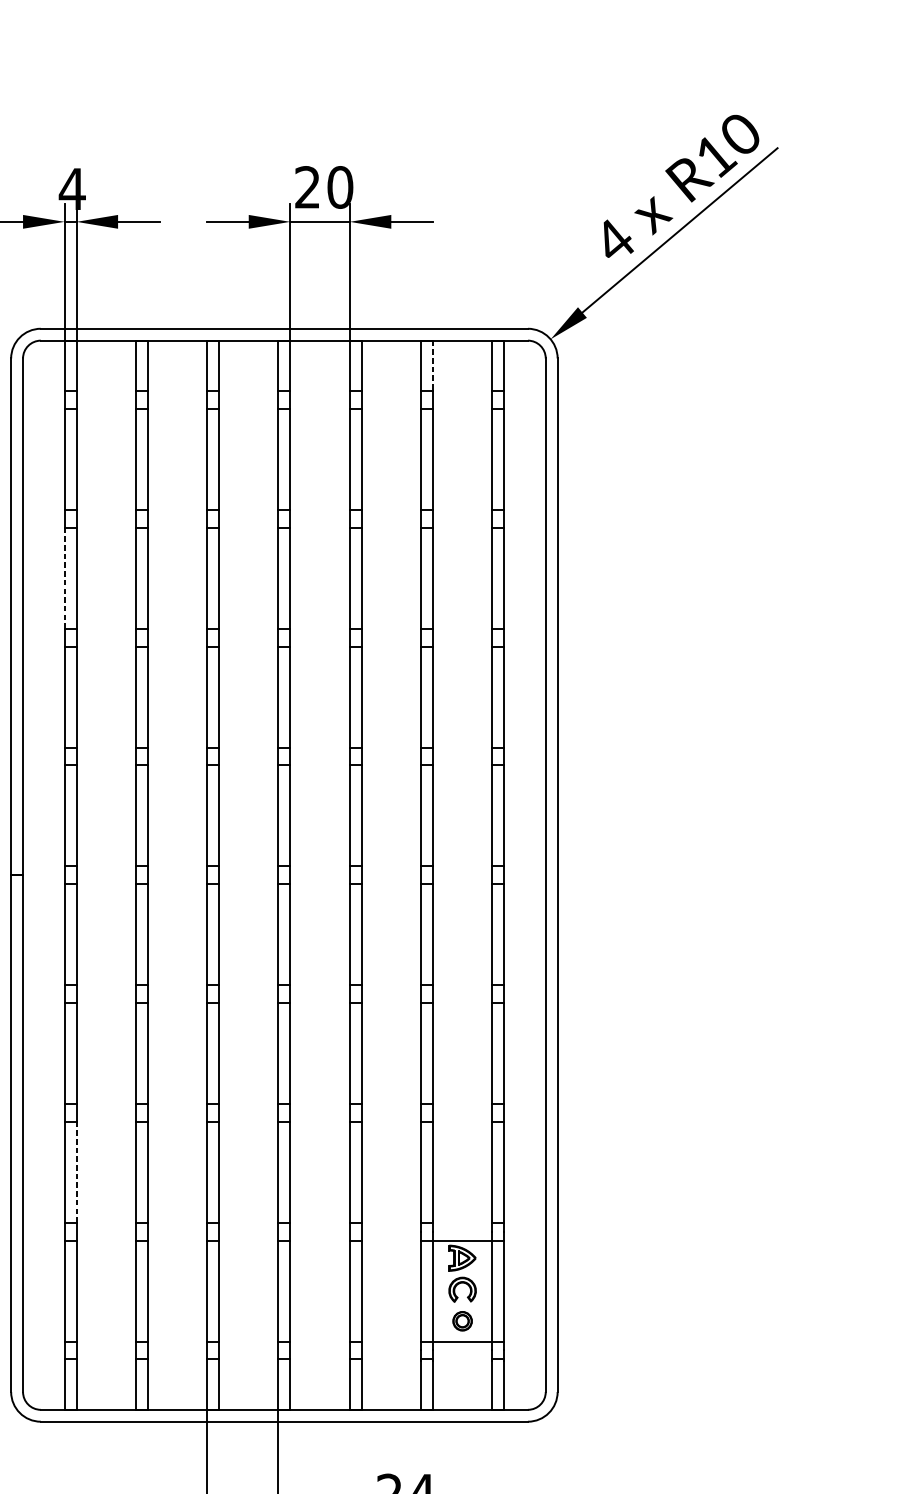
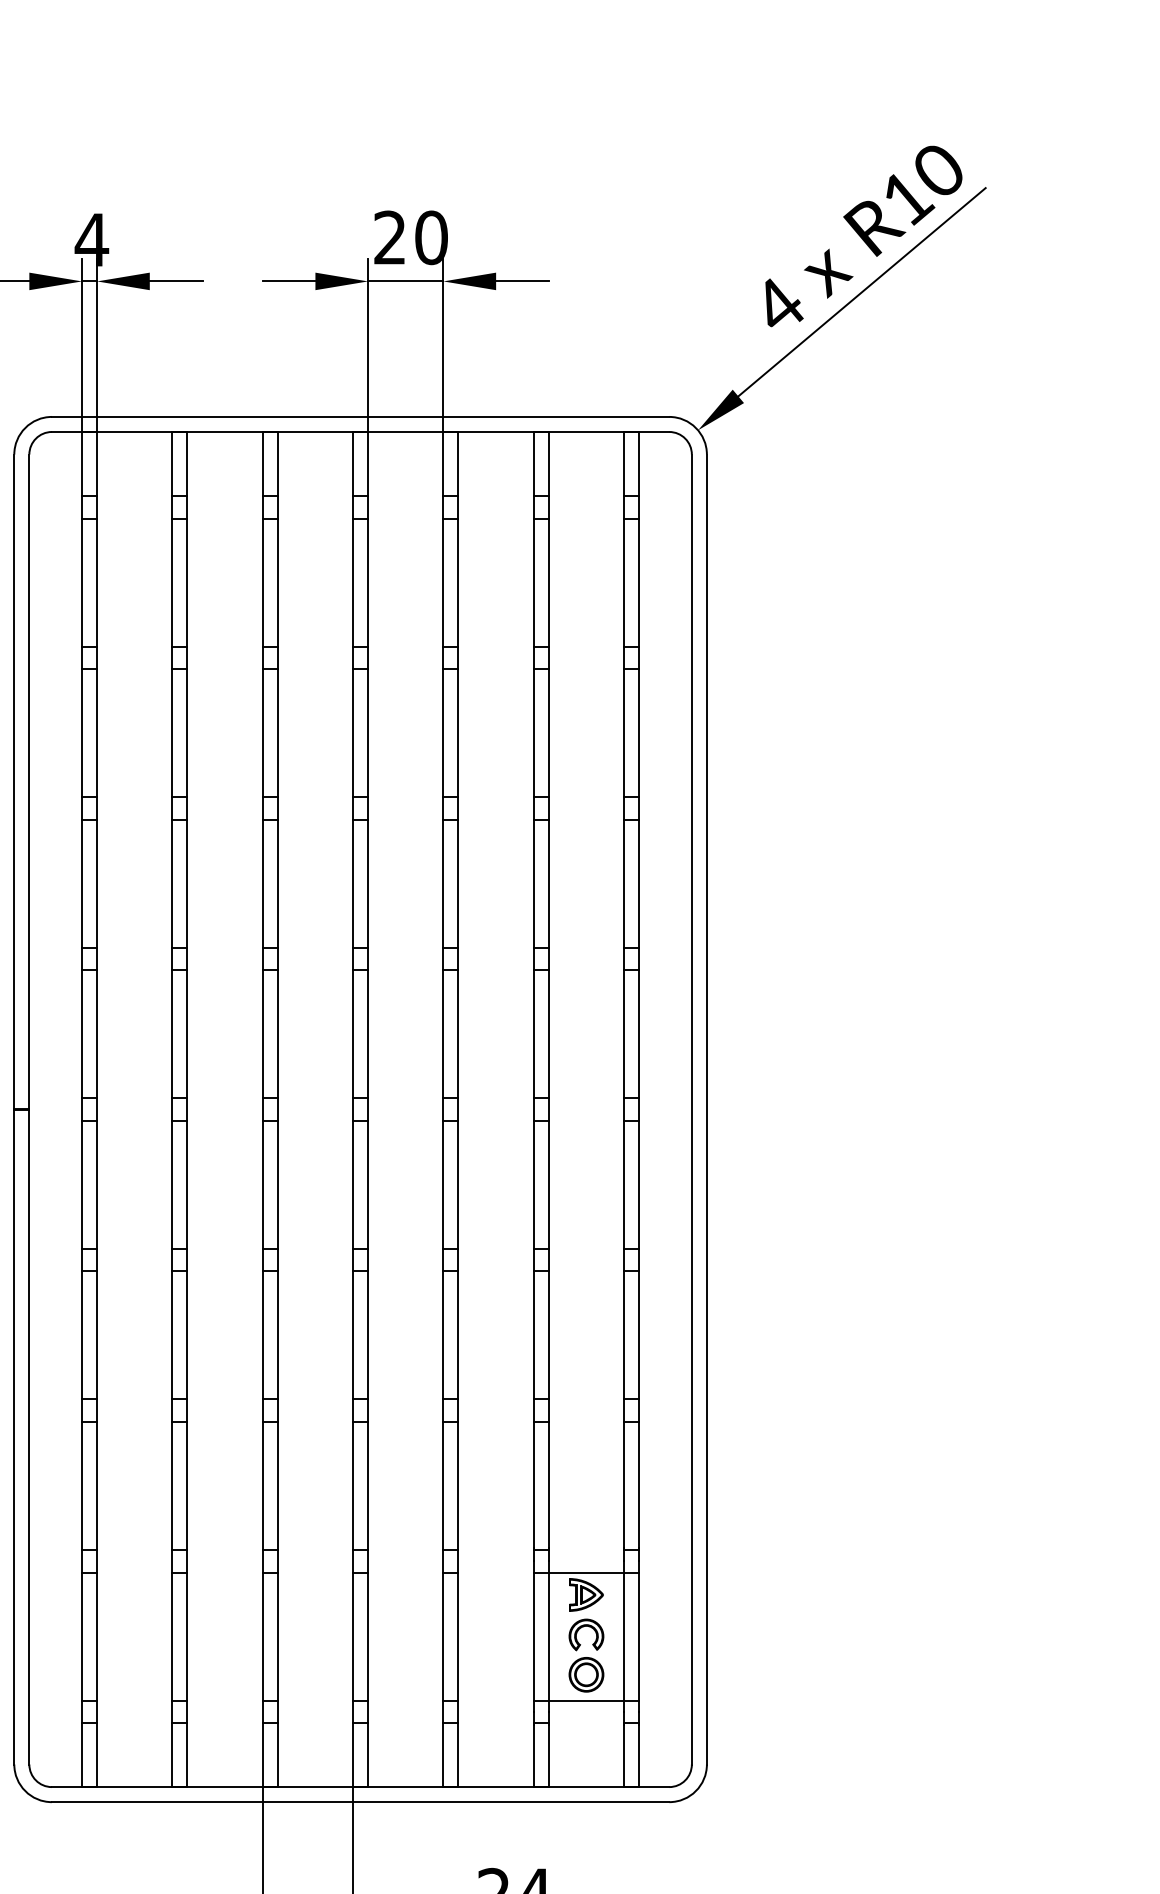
line: (432, 365) -> (548, 463), dashed -> solid
line: (64, 578) -> (82, 733), dashed -> solid
line: (76, 1171) -> (97, 1485), dashed -> solid
part: (462, 1320) -> (586, 1674), size x1.43

